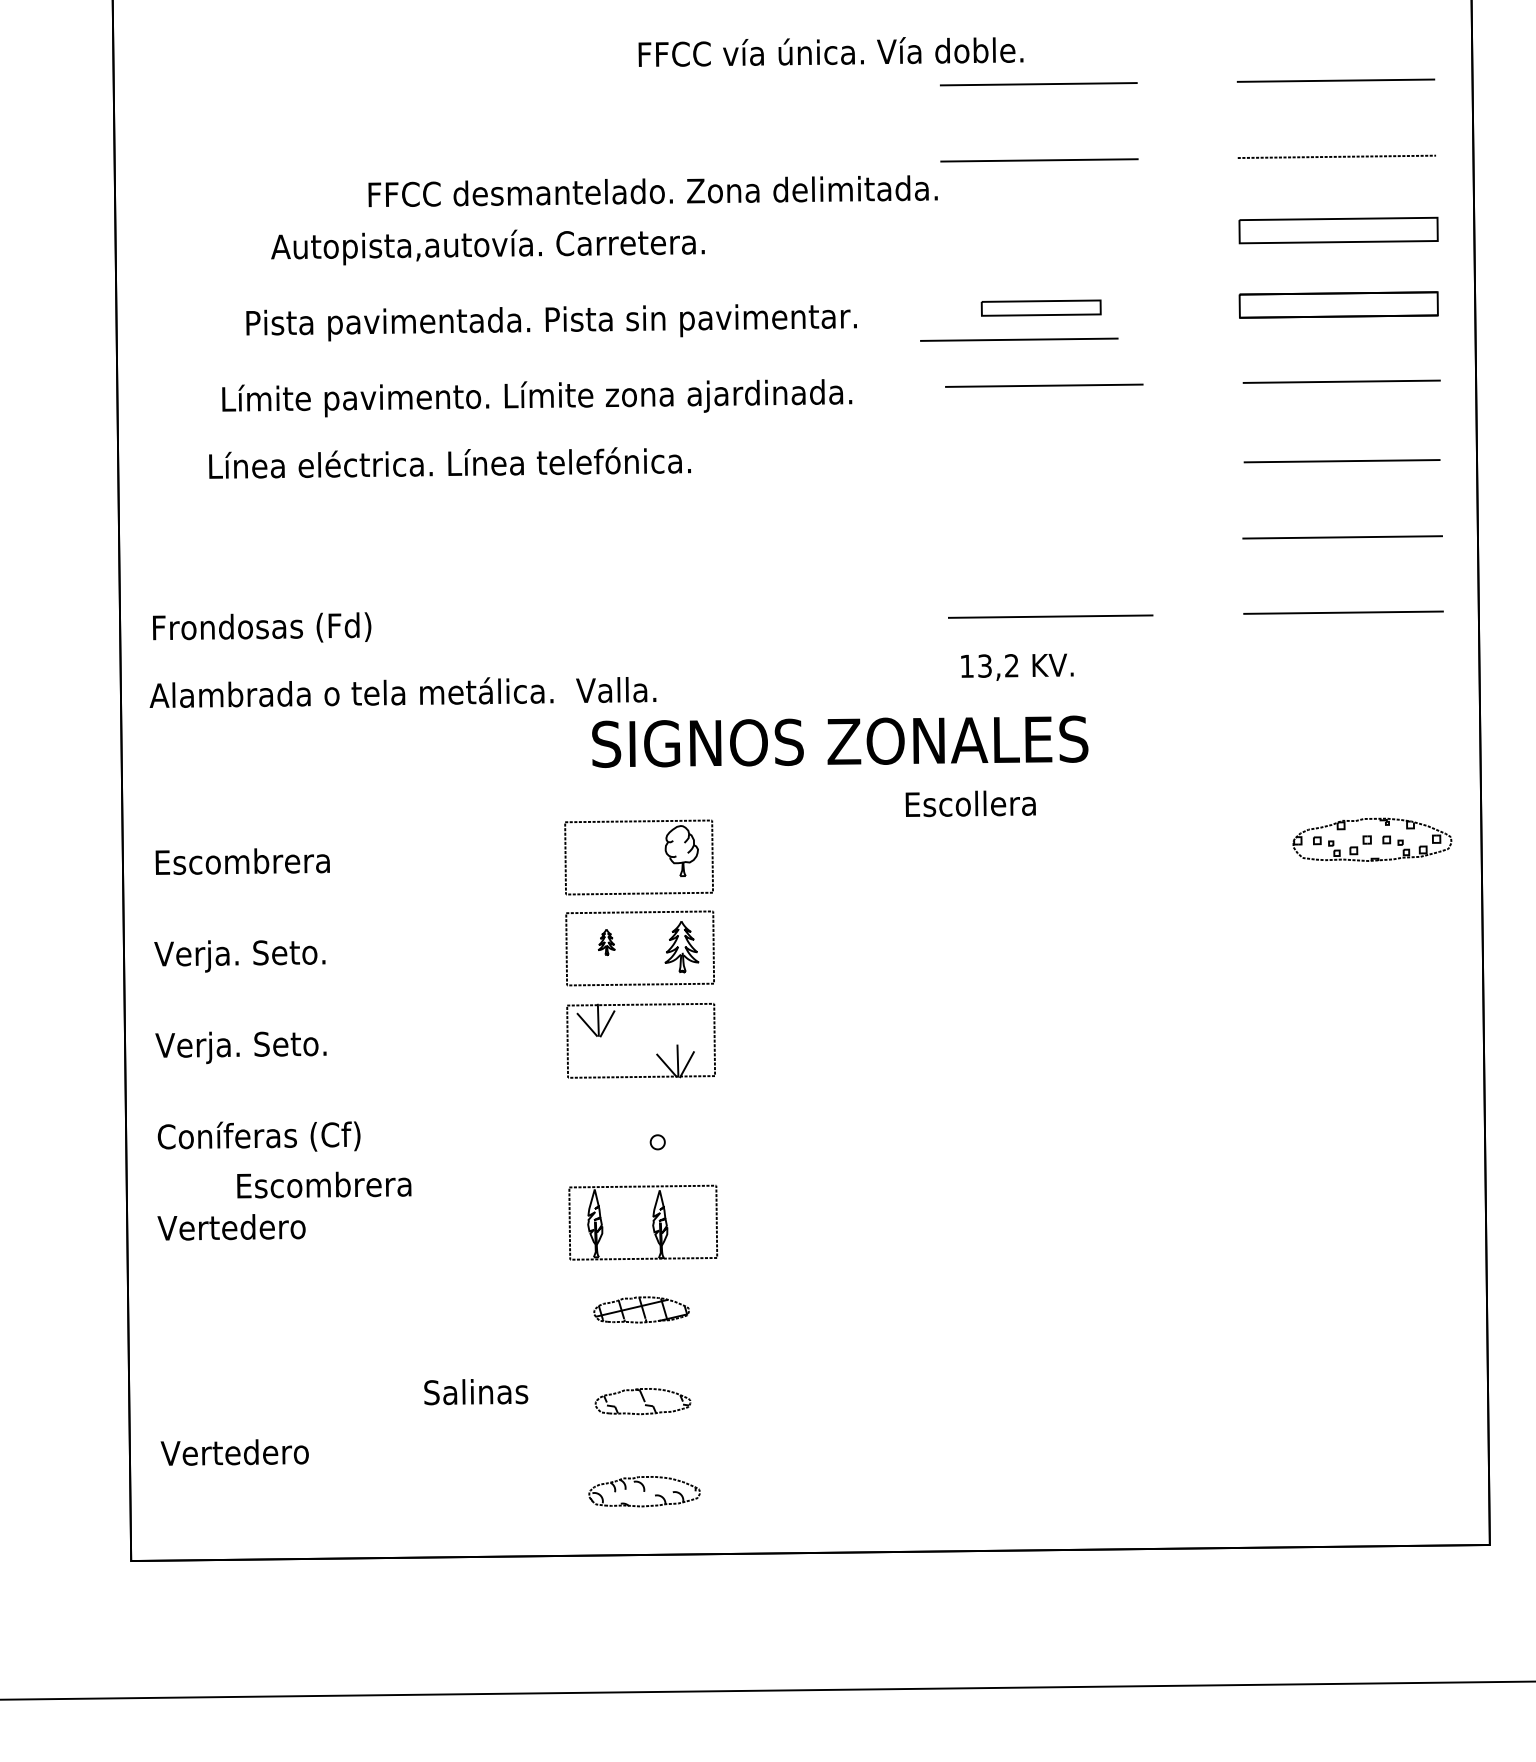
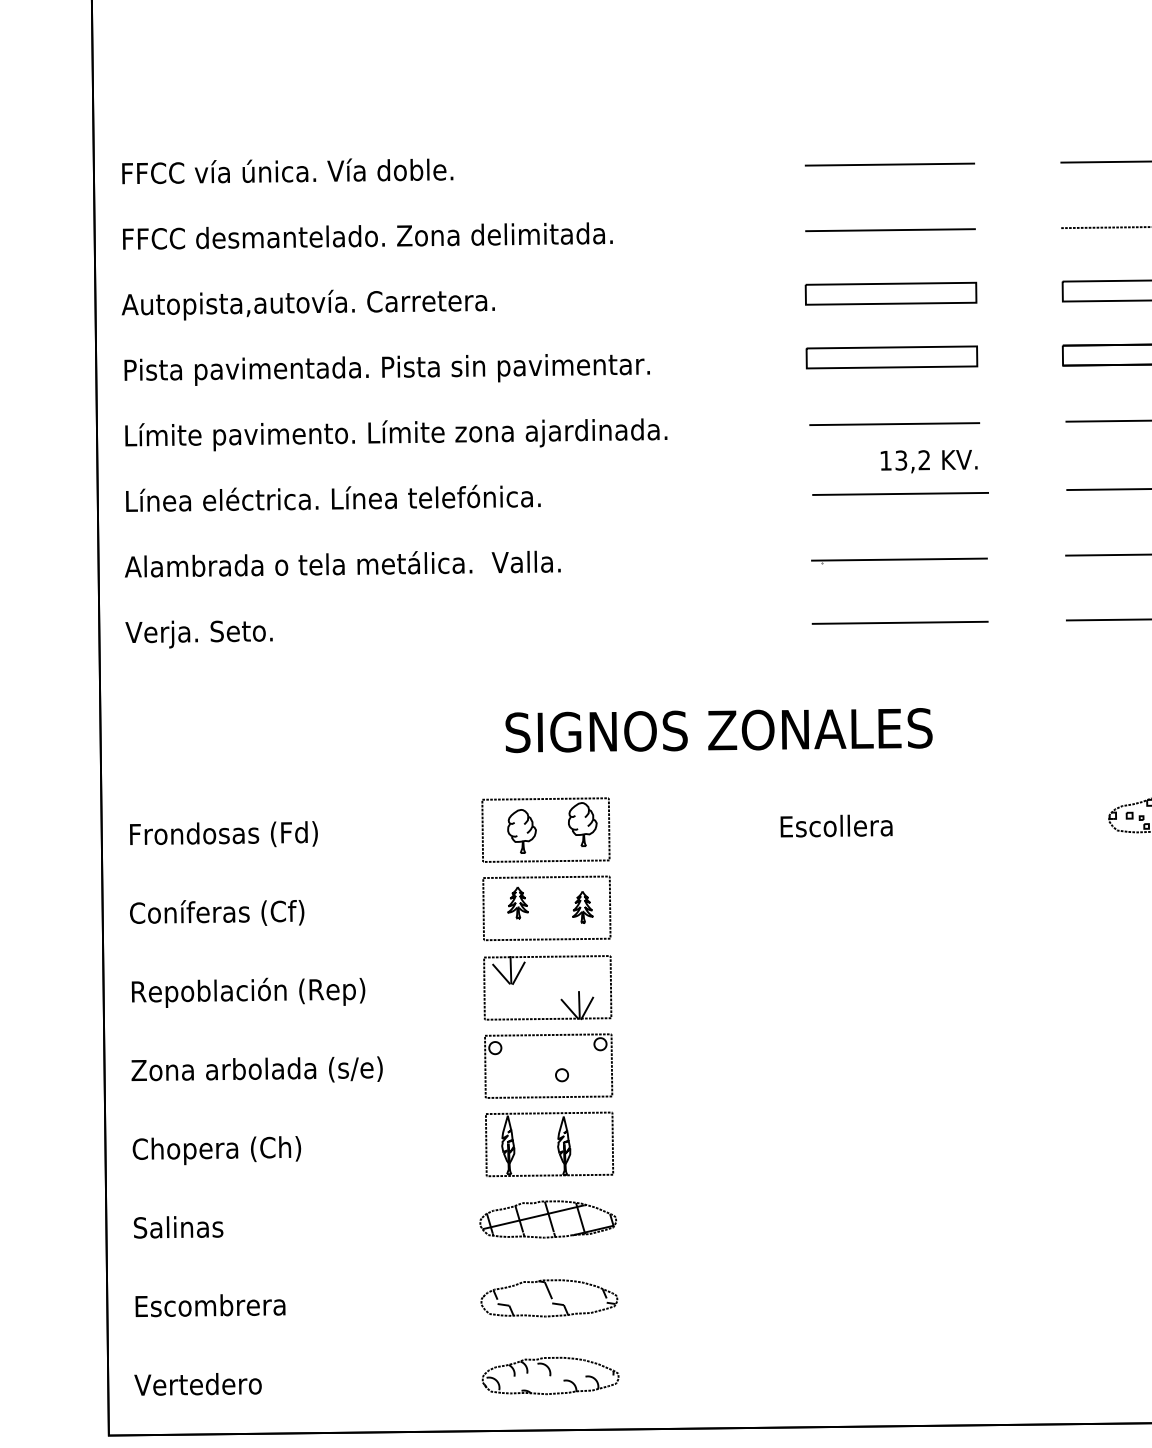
text: (830, 51) -> (287, 170), moved
text: (652, 191) -> (367, 236), moved
part: (1040, 233) -> (891, 293), added
text: (487, 247) -> (307, 305), moved
part: (1041, 307) -> (892, 356), size x1.67
text: (551, 322) -> (387, 369), moved
line: (1019, 339) -> (873, 384), removed
text: (537, 398) -> (396, 435), moved
text: (449, 462) -> (332, 497), moved
line: (1050, 466) -> (900, 493), added
part: (1049, 544) -> (899, 560), added
text: (260, 629) -> (220, 633), Frondosas (Fd) -> Verja. Seto.
text: (1017, 666) -> (929, 460), moved
text: (402, 692) -> (342, 564), moved
text: (970, 803) -> (836, 825), moved
part: (611, 859) -> (522, 831), added
text: (266, 862) -> (225, 834), Escombrera -> Frondosas (Fd)
part: (606, 942) -> (517, 903), size x1.43
part: (681, 947) -> (582, 907), size x0.71
text: (256, 955) -> (216, 914), Verja. Seto. -> Coníferas (Cf)
text: (292, 1046) -> (247, 992), Verja. Seto. -> Repoblación (Rep)
part: (641, 1096) -> (548, 1035), added
text: (303, 1135) -> (257, 1069), Coníferas (Cf) -> Zona arbolada (s/e)
text: (324, 1184) -> (210, 1305), moved
text: (255, 1229) -> (215, 1150), Vertedero -> Chopera (Ch)
part: (641, 1309) -> (548, 1219), size x1.67
text: (476, 1392) -> (178, 1227), moved
part: (642, 1401) -> (548, 1298), size x1.67
text: (234, 1452) -> (197, 1384), moved
part: (644, 1491) -> (550, 1375), size x1.43

